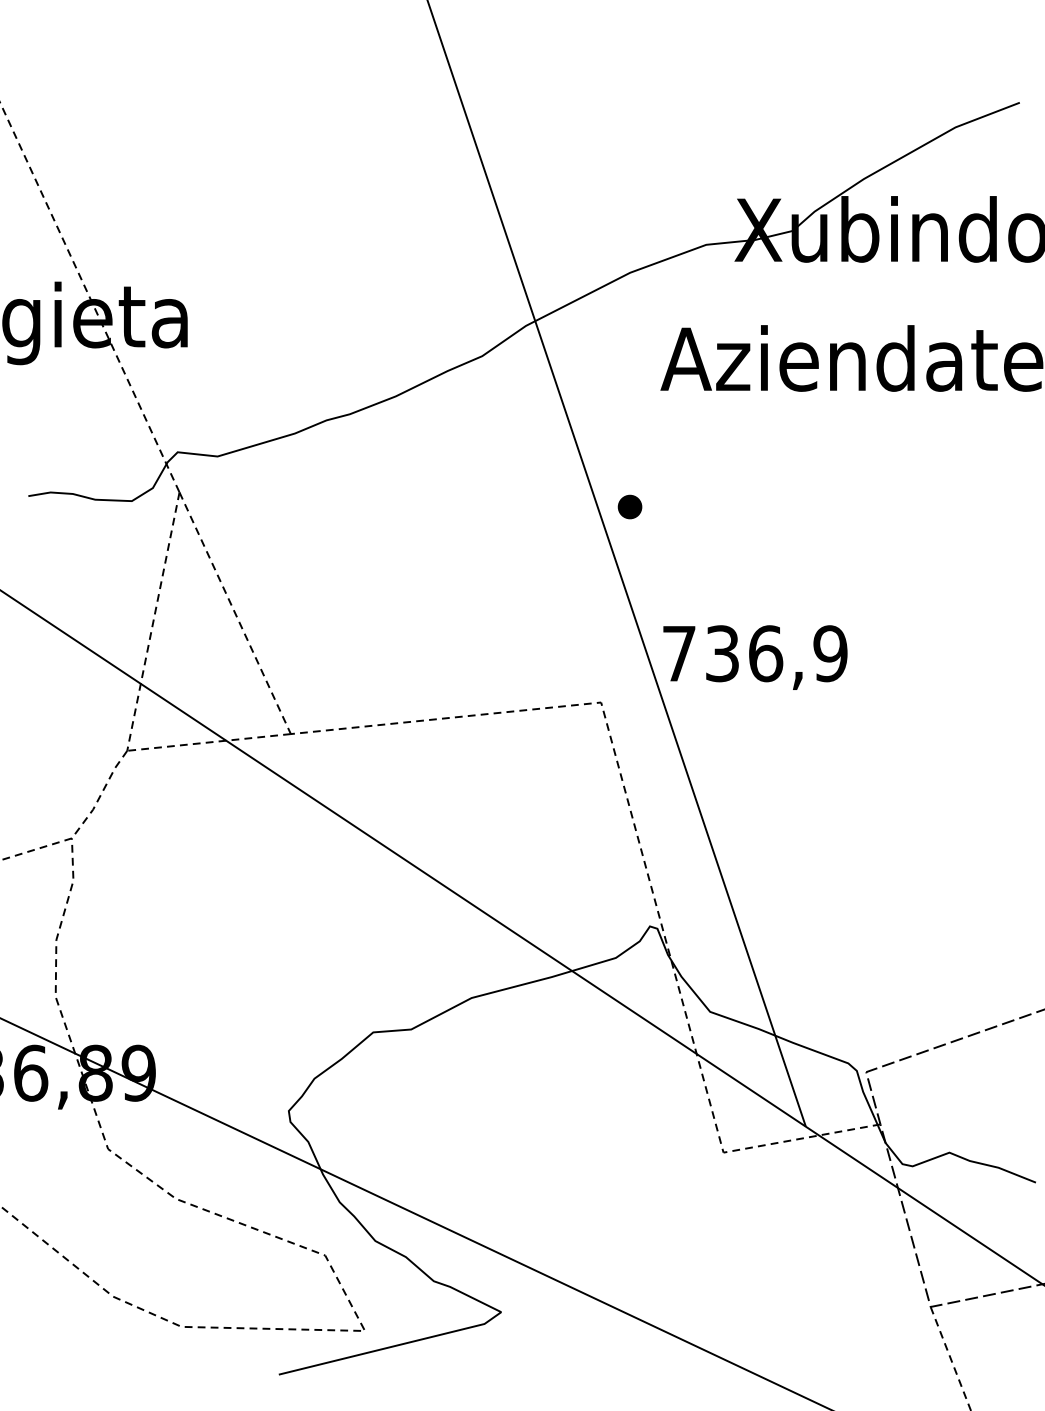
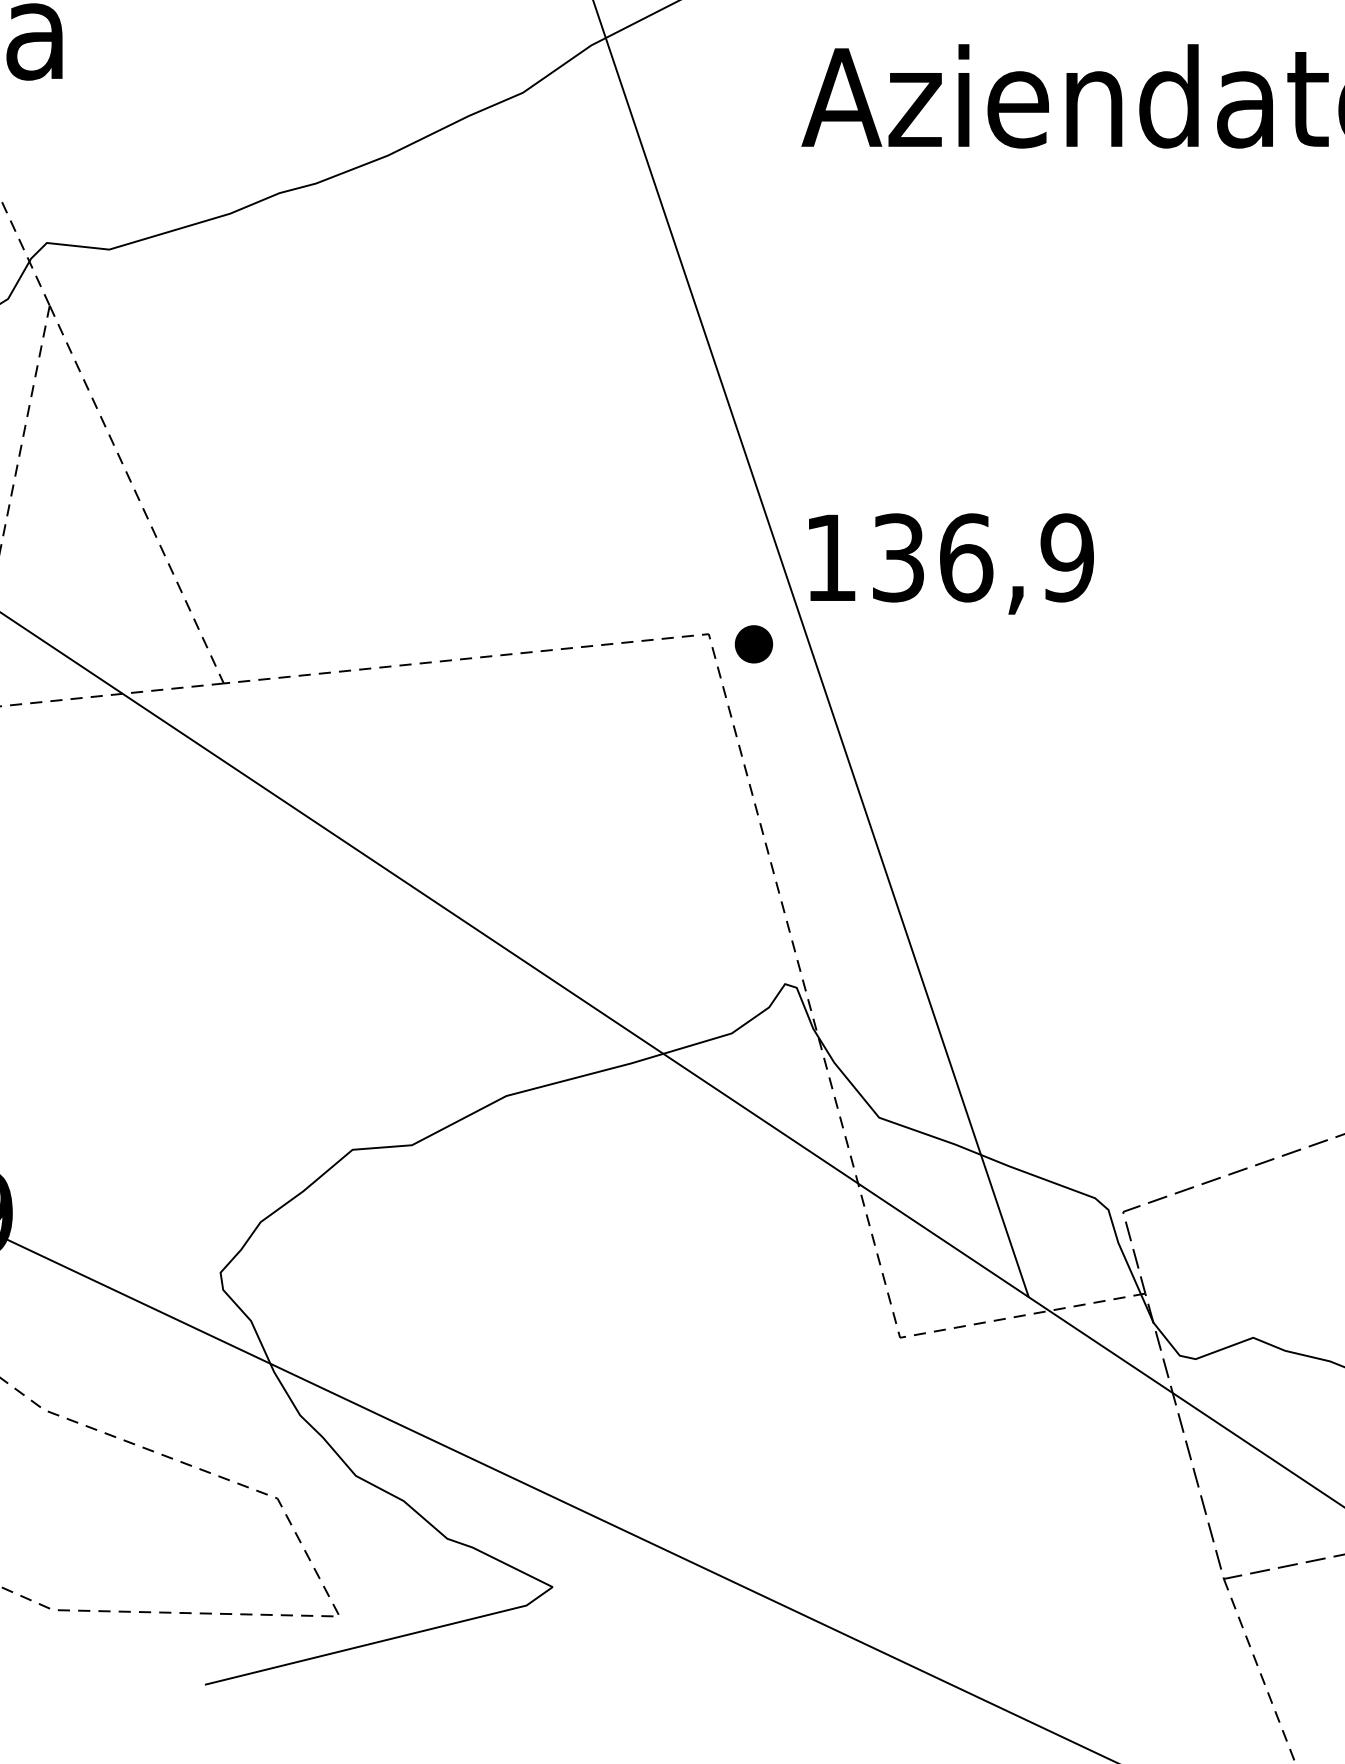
part: (629, 506) -> (753, 643), moved
text: (679, 653) -> (831, 557), 736,9 -> 136,9

